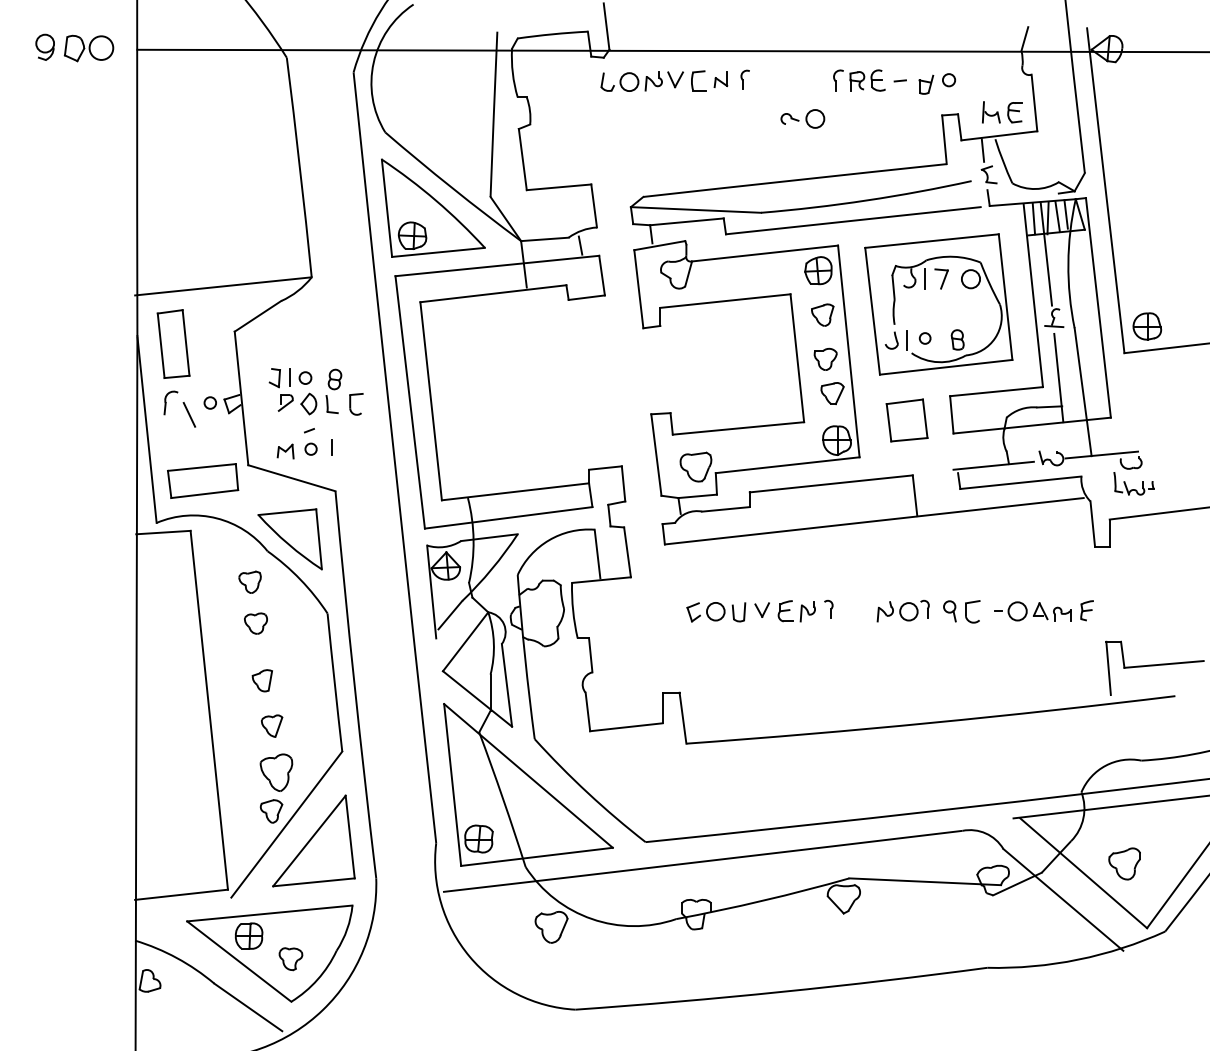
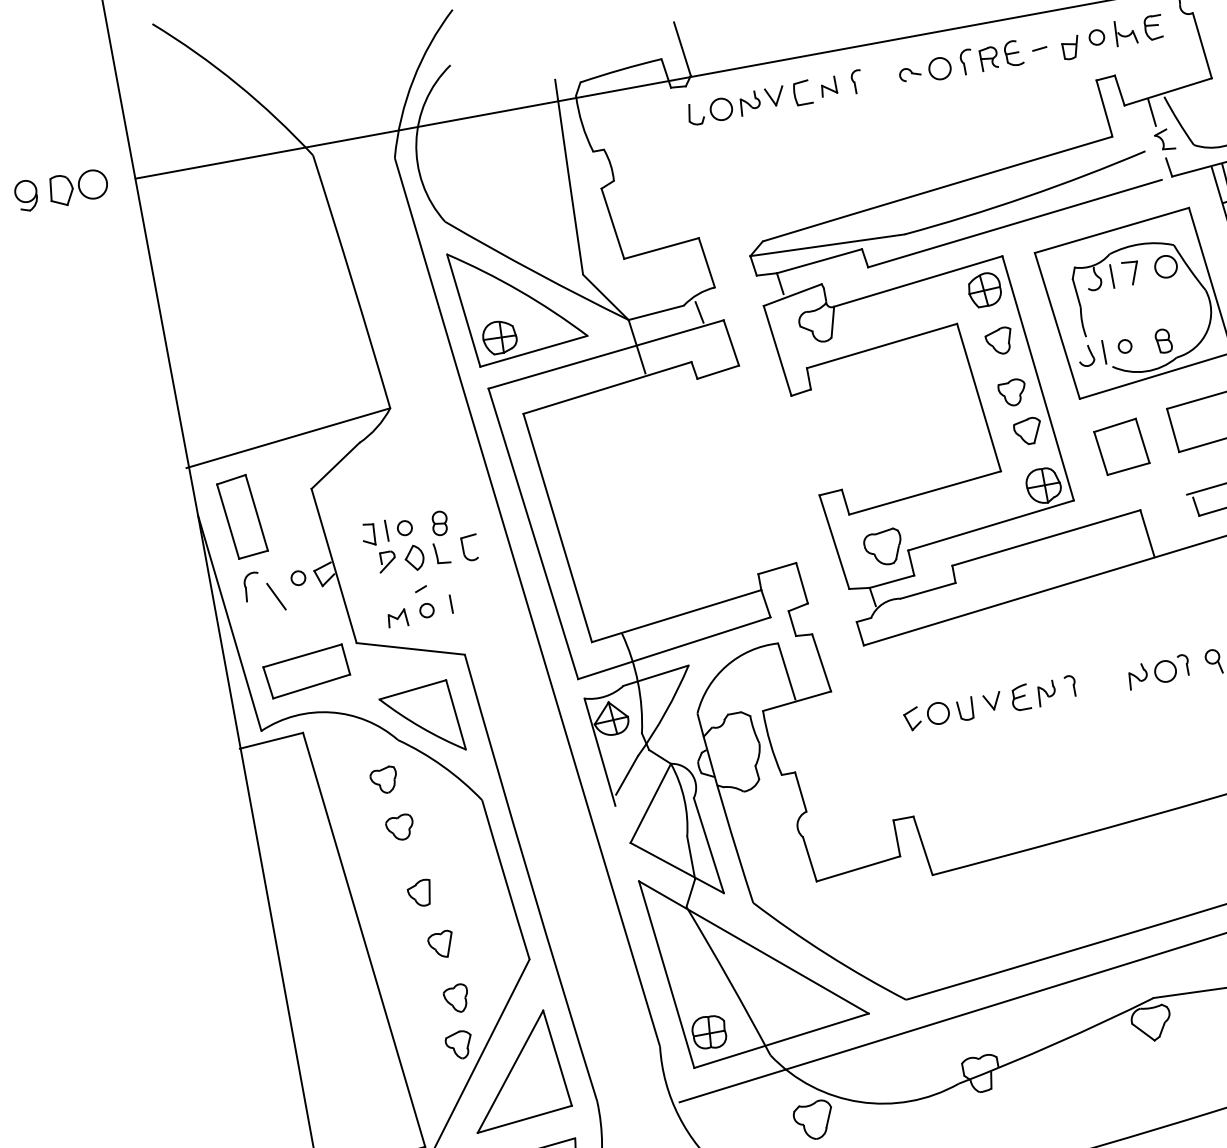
part: (1002, 112) -> (1138, 30), moved
part: (802, 118) -> (924, 70), moved
part: (275, 772) -> (455, 998), size x0.62

